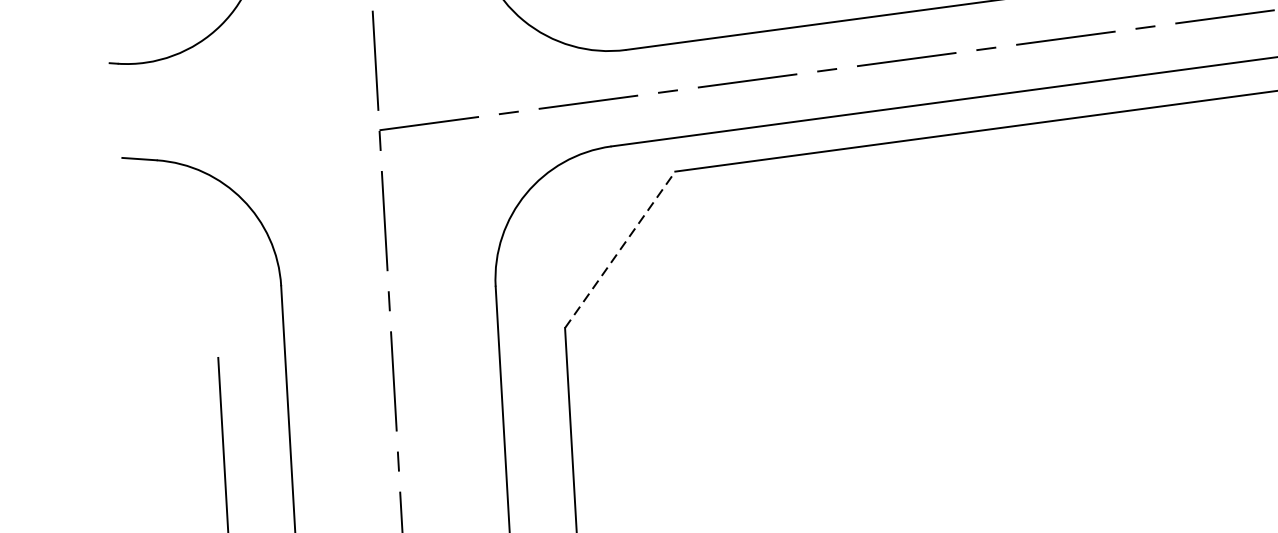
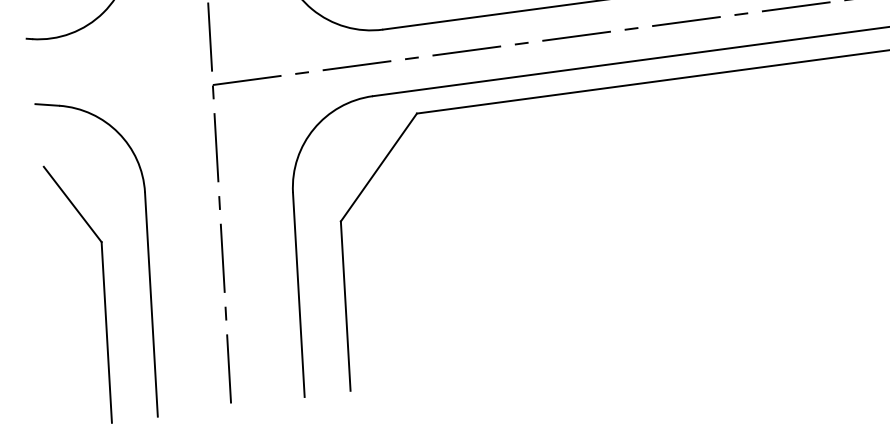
line: (621, 249) -> (379, 167), dashed -> solid
line: (176, 303) -> (72, 204), added

